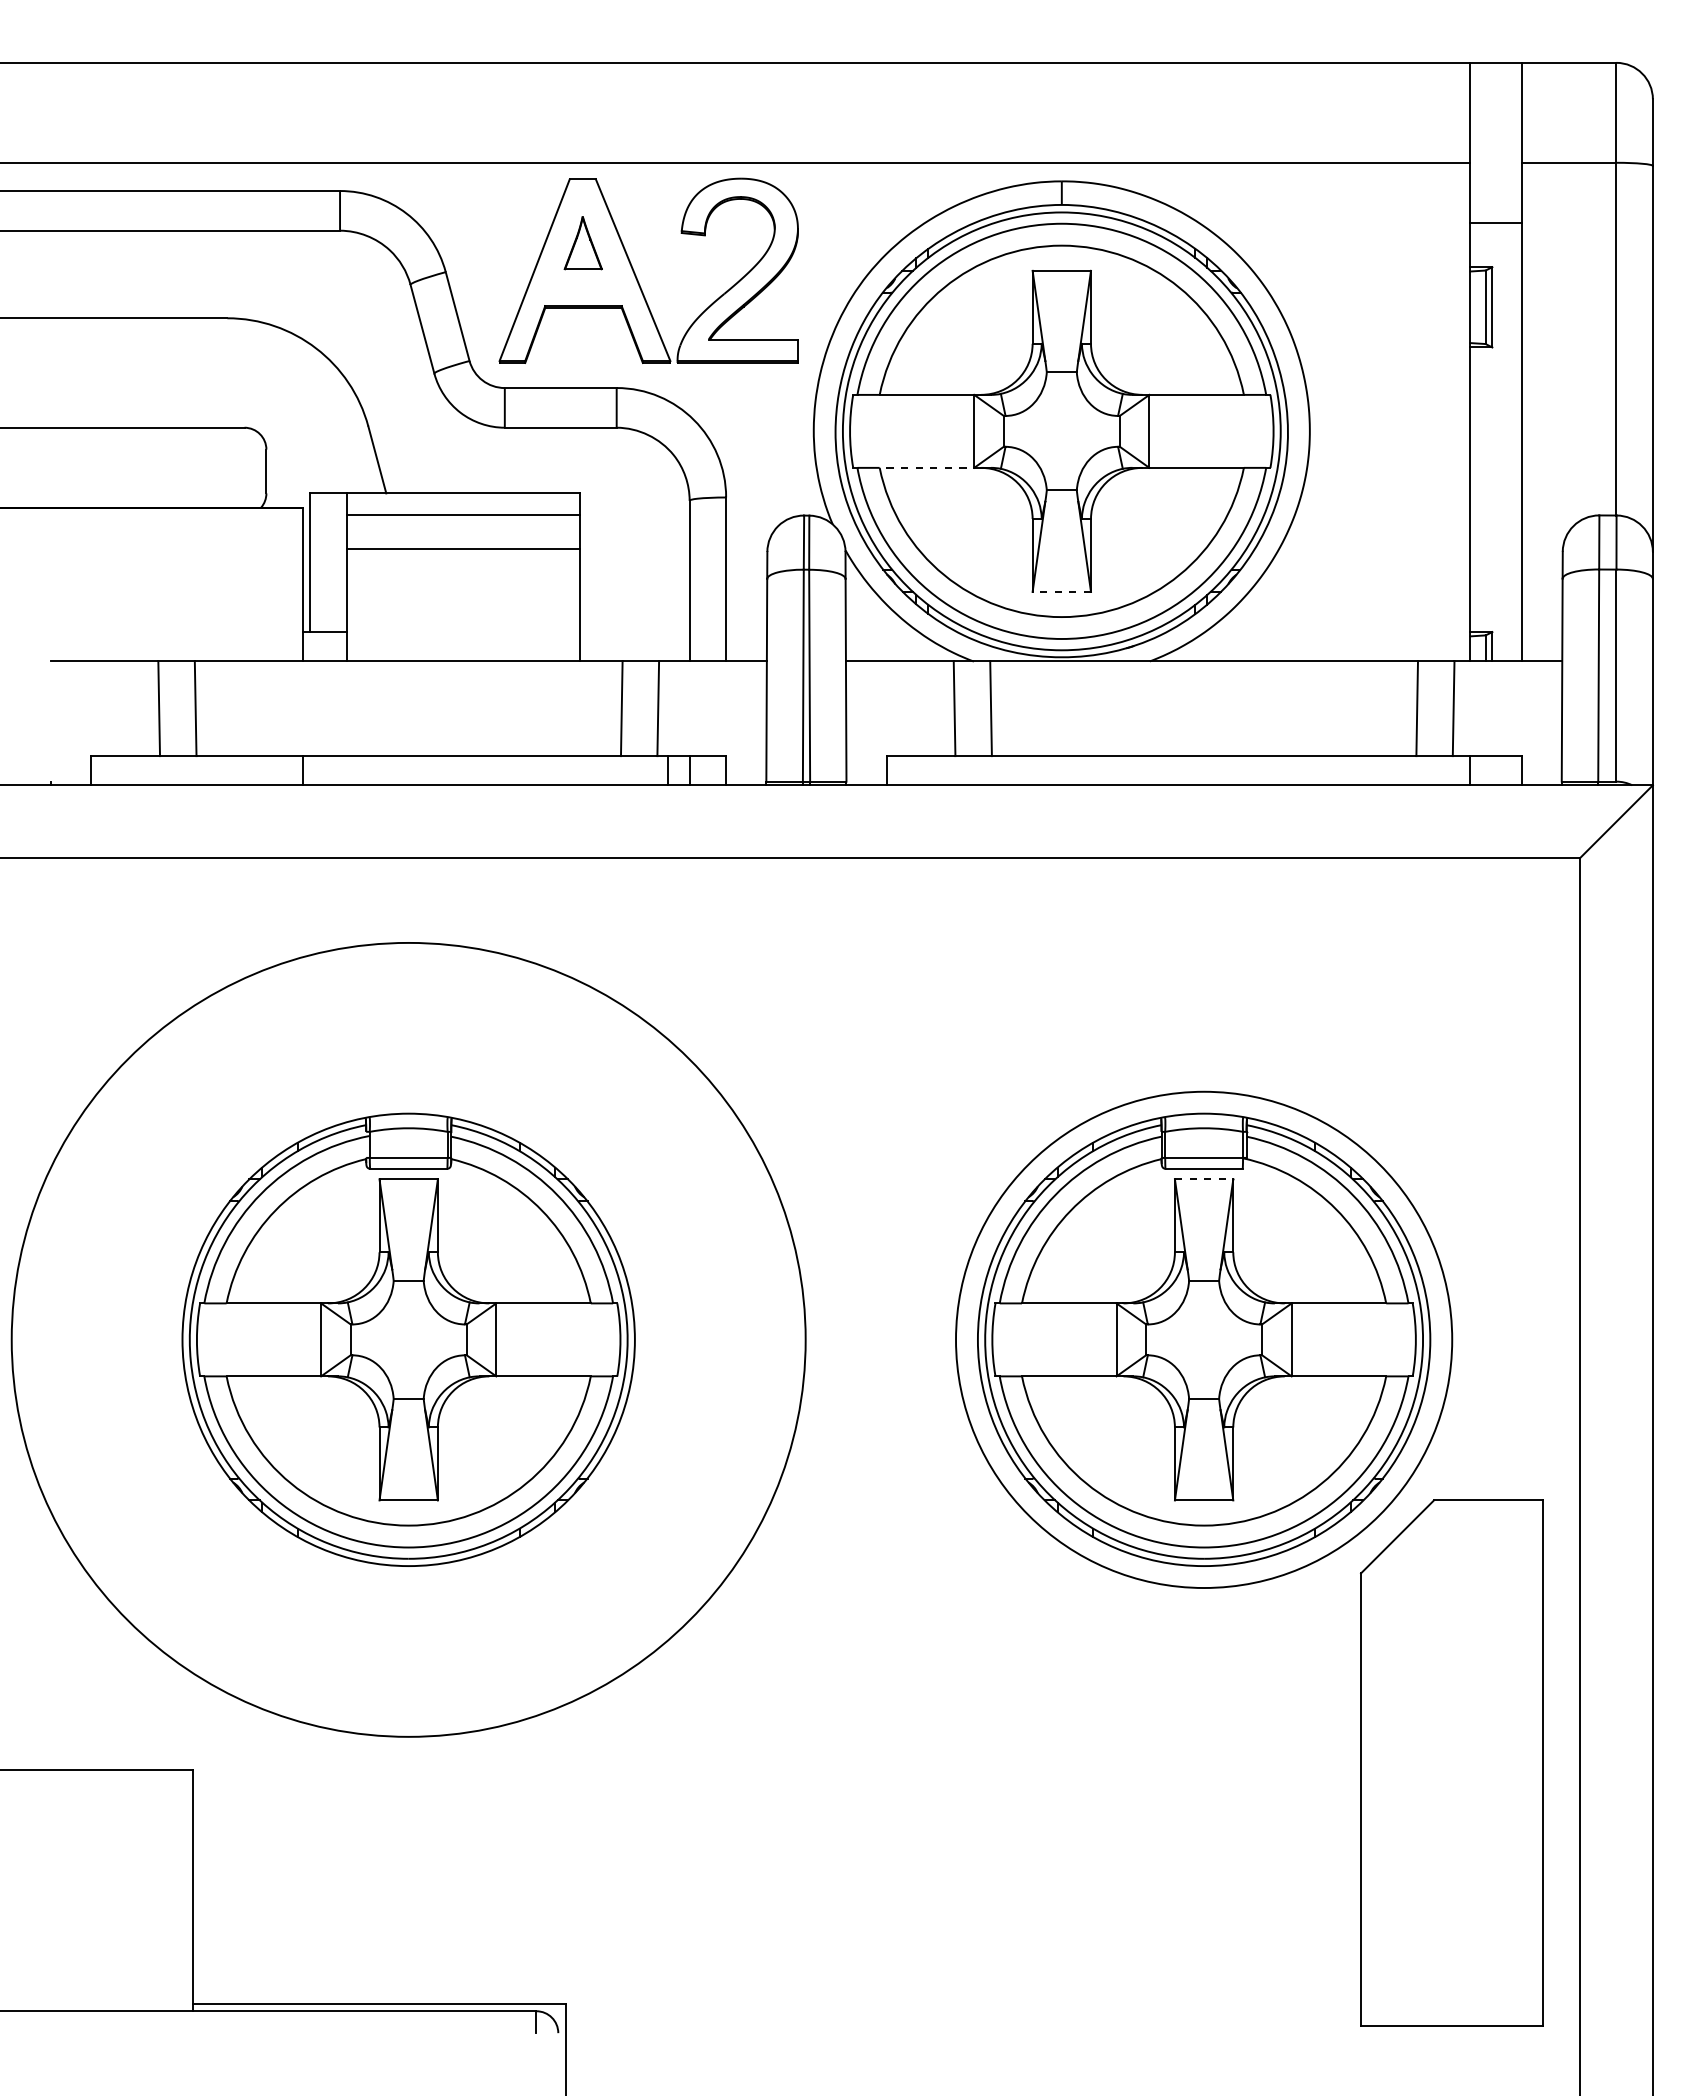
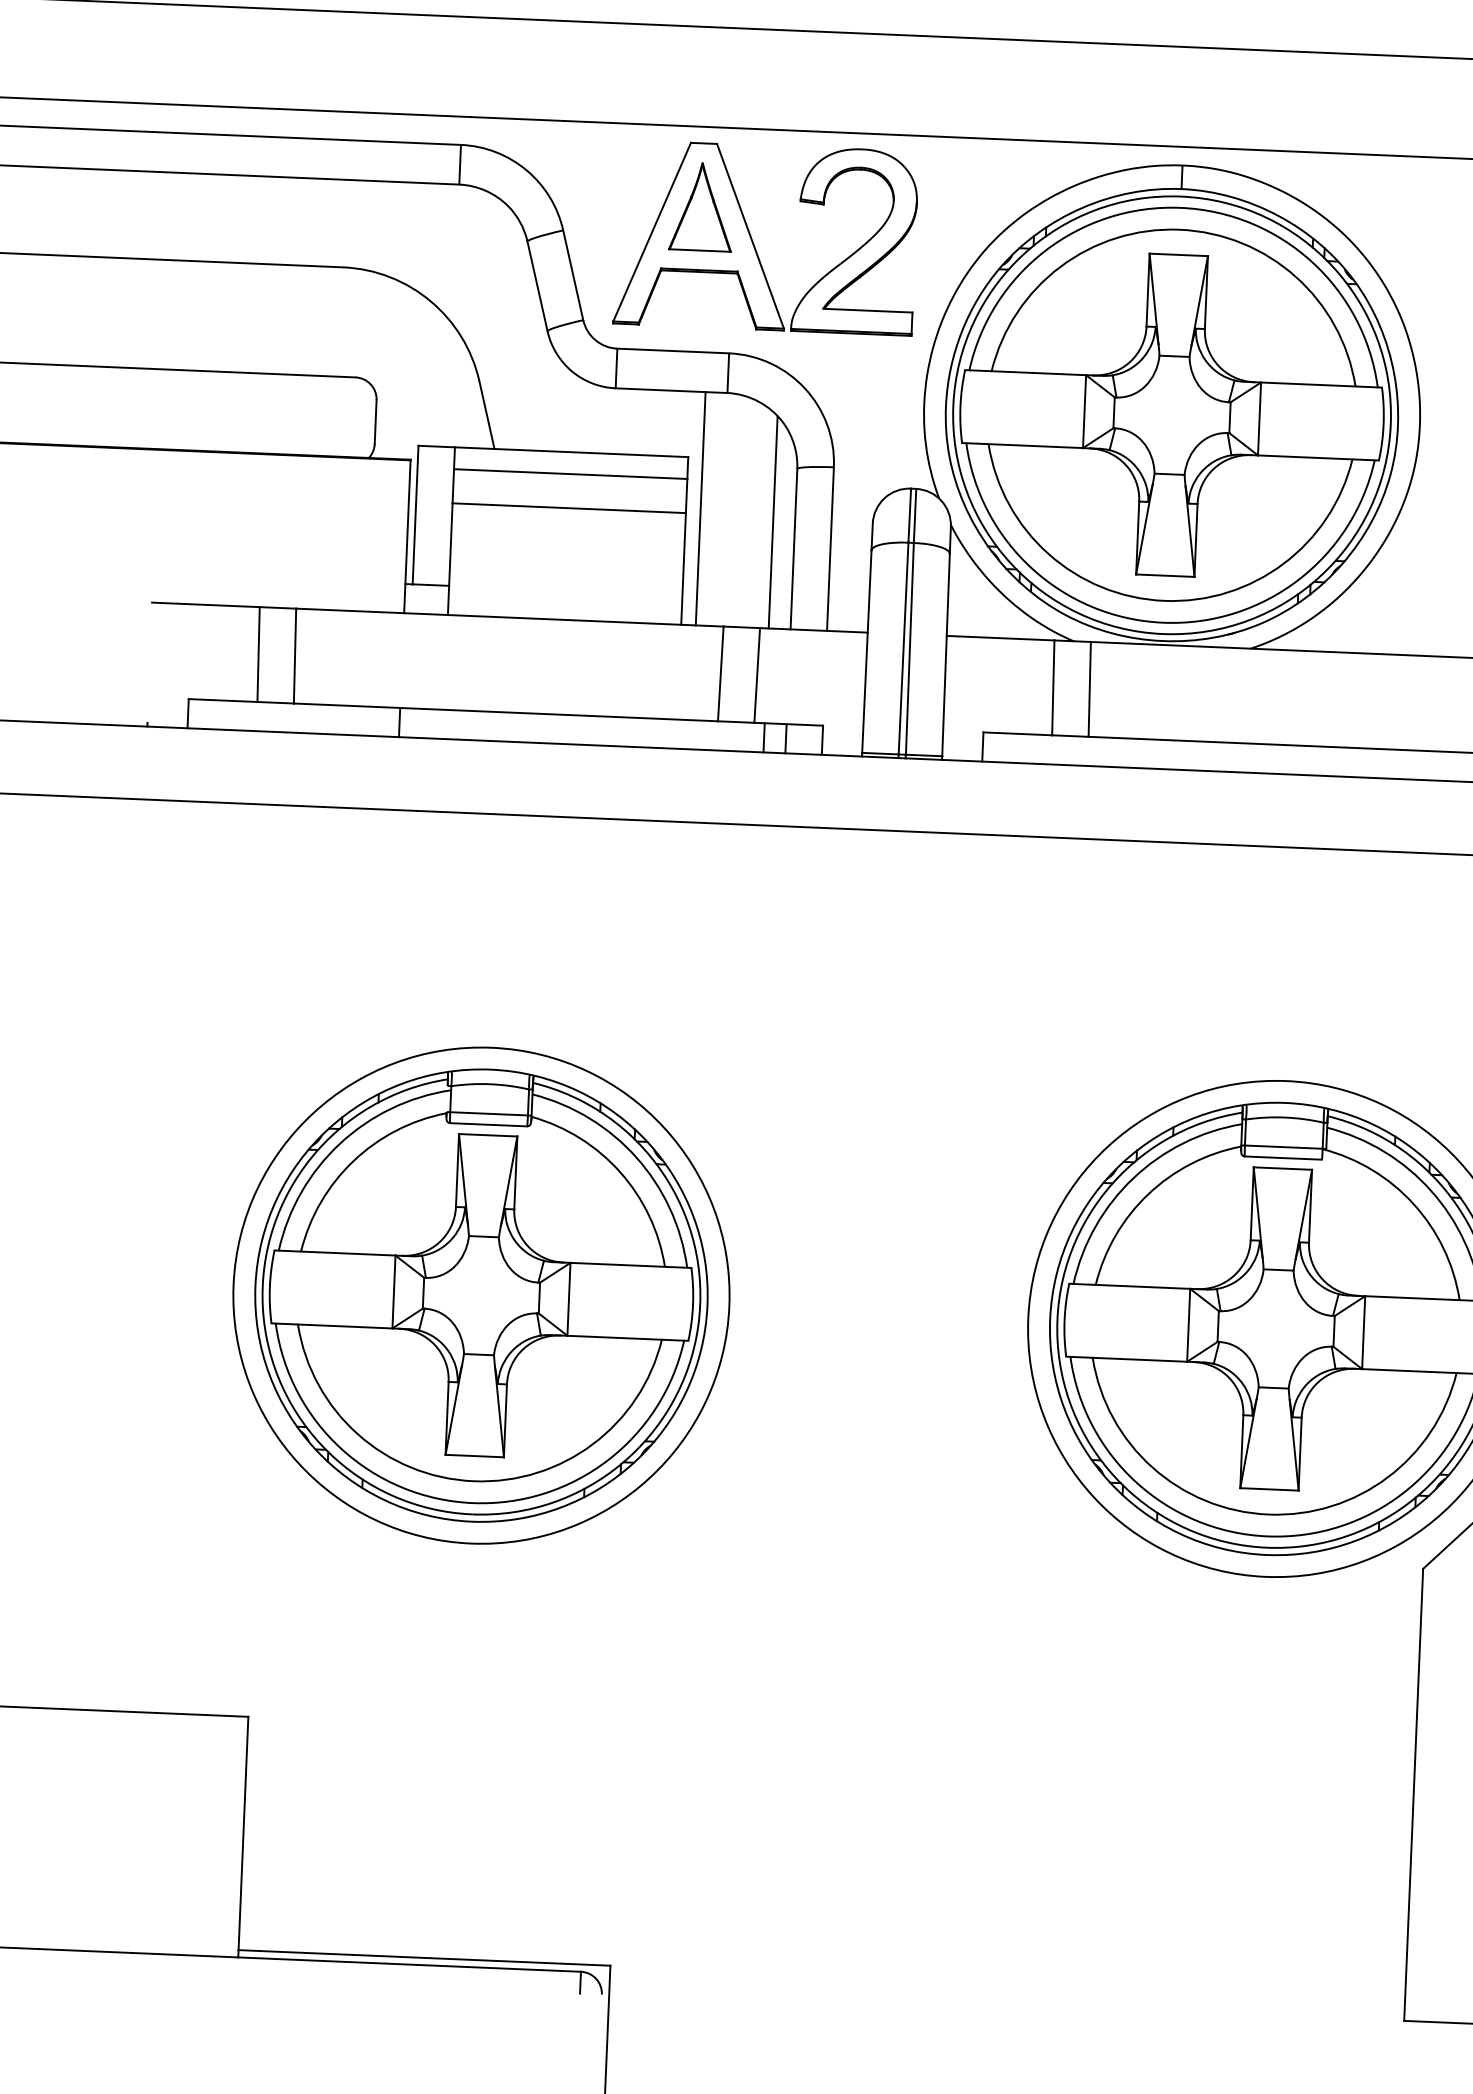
part: (583, 242) -> (702, 206), size x1.67
line: (930, 467) -> (1039, 445), dashed -> solid
line: (594, 544) -> (700, 508), added
line: (667, 555) -> (772, 522), added
line: (1061, 591) -> (1165, 575), dashed -> solid
line: (1204, 1179) -> (1283, 1168), dashed -> solid
circle: (408, 1339) -> (481, 1295), size x0.62

